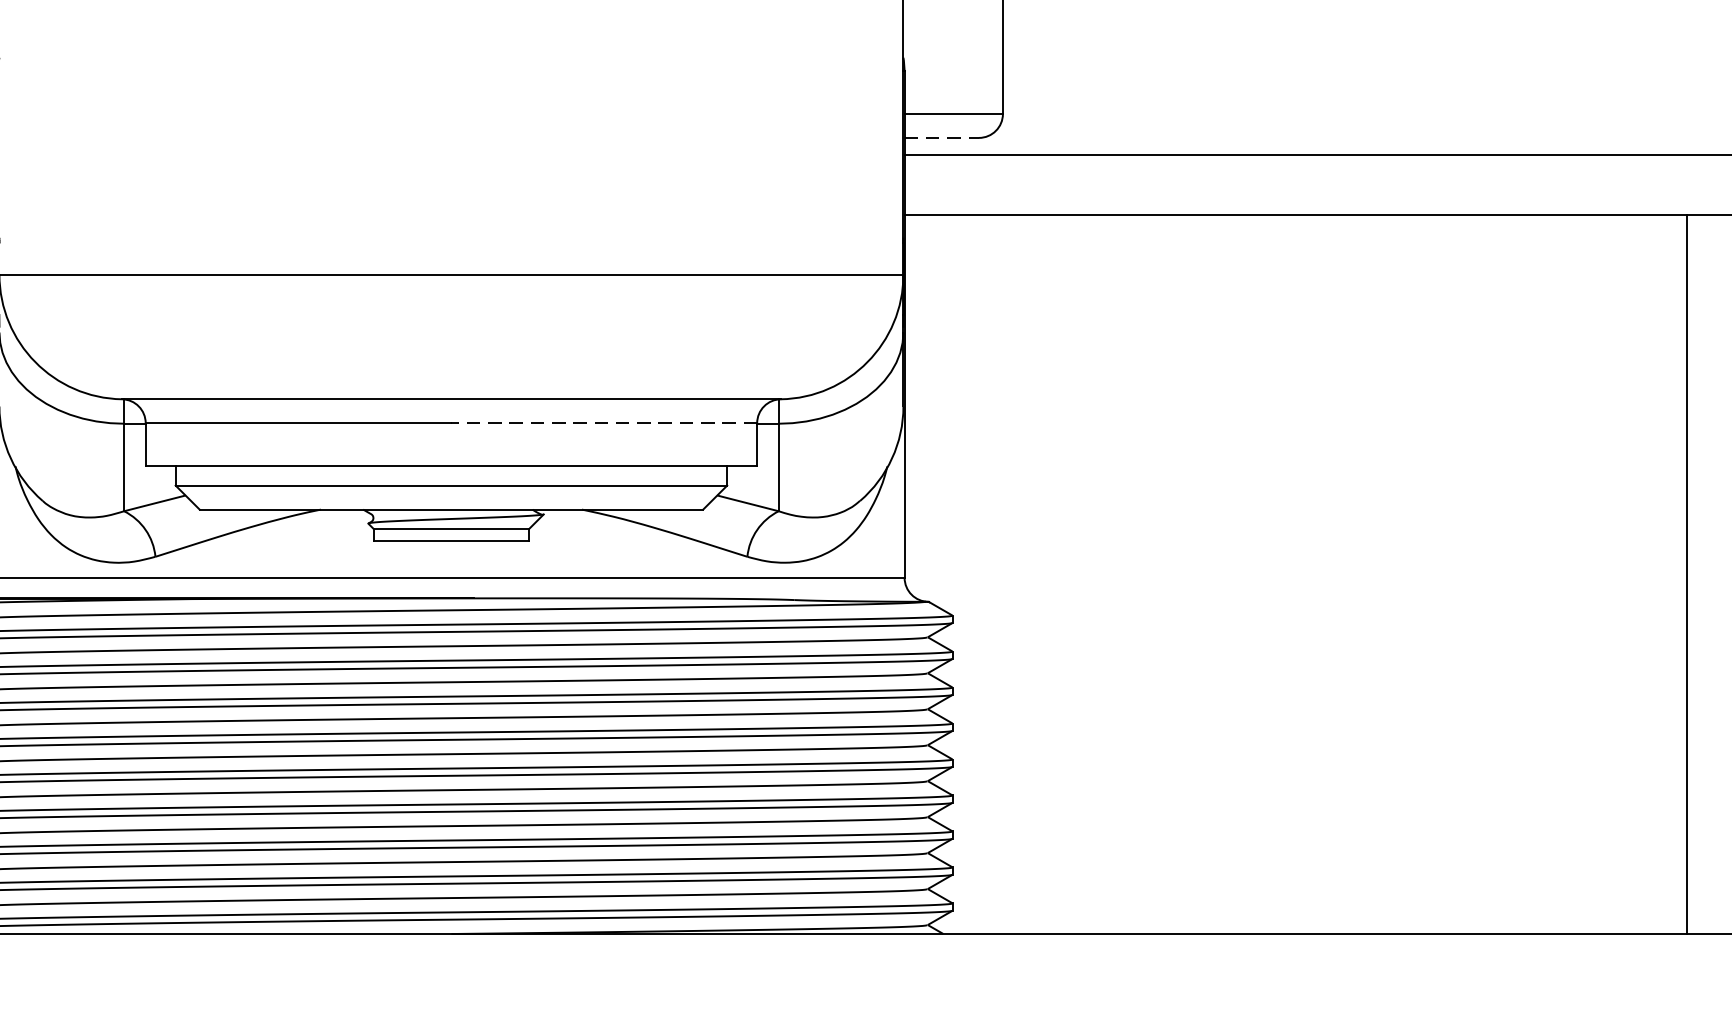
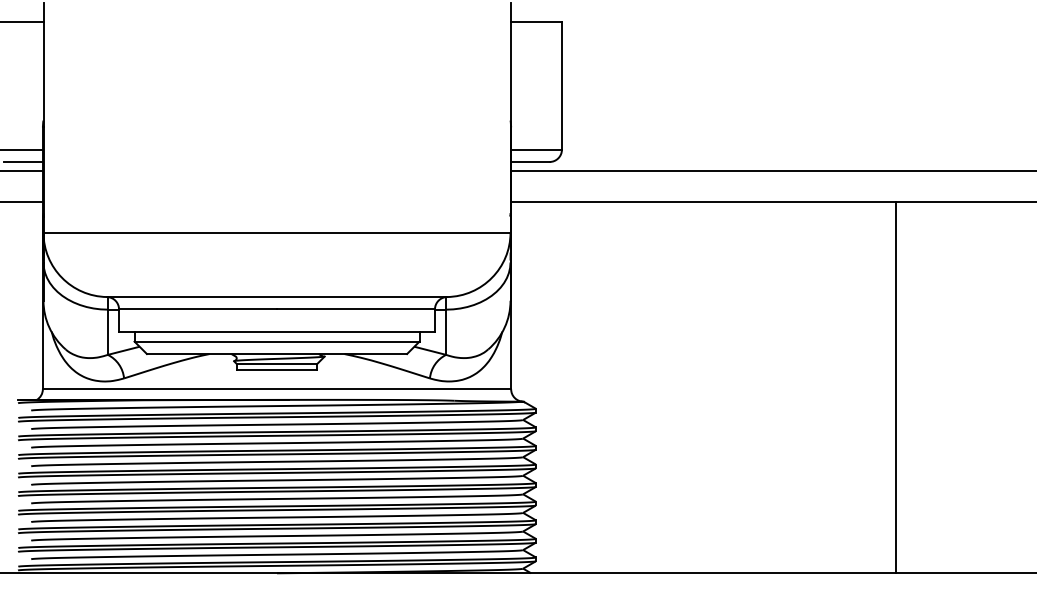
line: (942, 138) -> (530, 162), dashed -> solid
line: (605, 423) -> (356, 309), dashed -> solid
line: (1687, 574) -> (896, 387), moved

